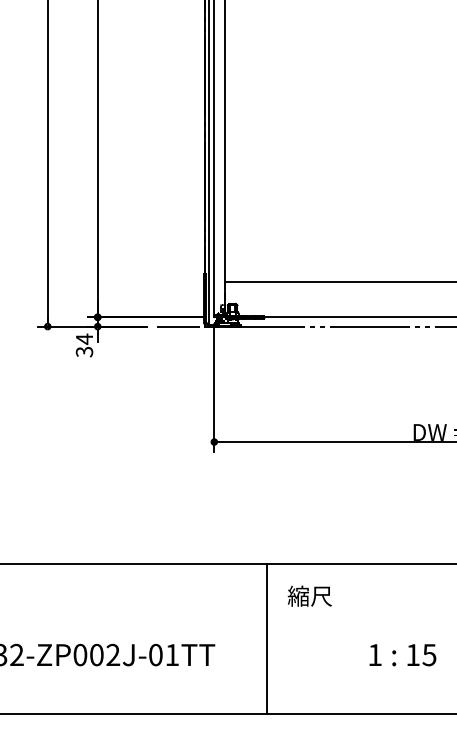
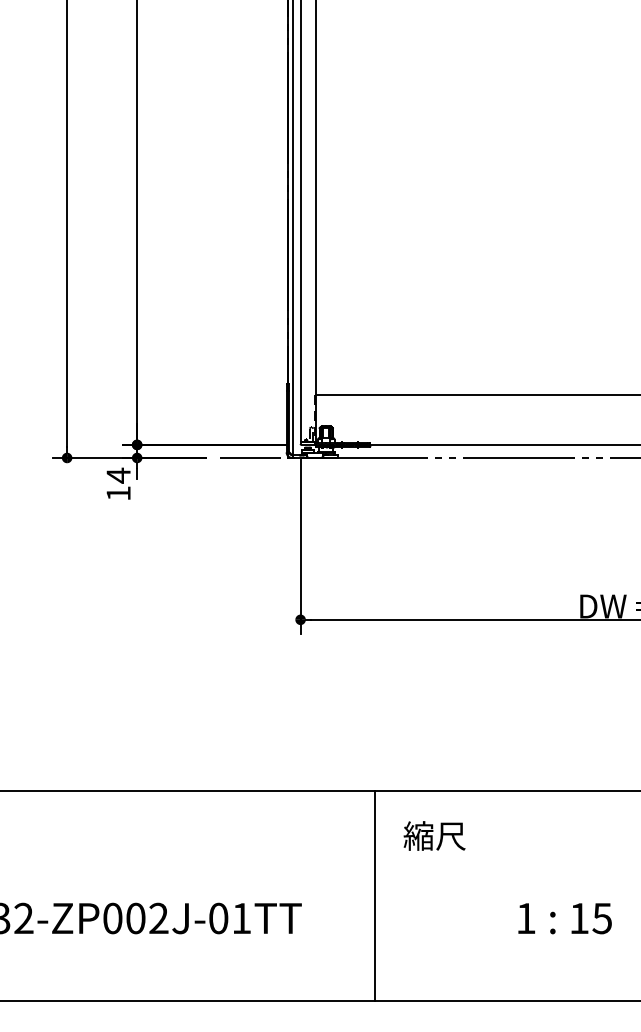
text: (84, 351) -> (118, 493), 34 -> 14

